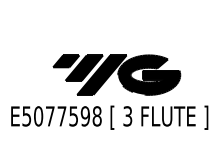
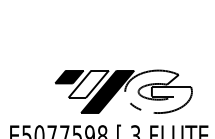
fill: (84, 67) -> (88, 83), removed
fill: (149, 74) -> (158, 91), removed

